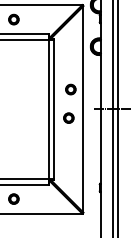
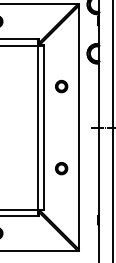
part: (70, 89) -> (61, 86), moved
part: (68, 117) -> (61, 167), moved

